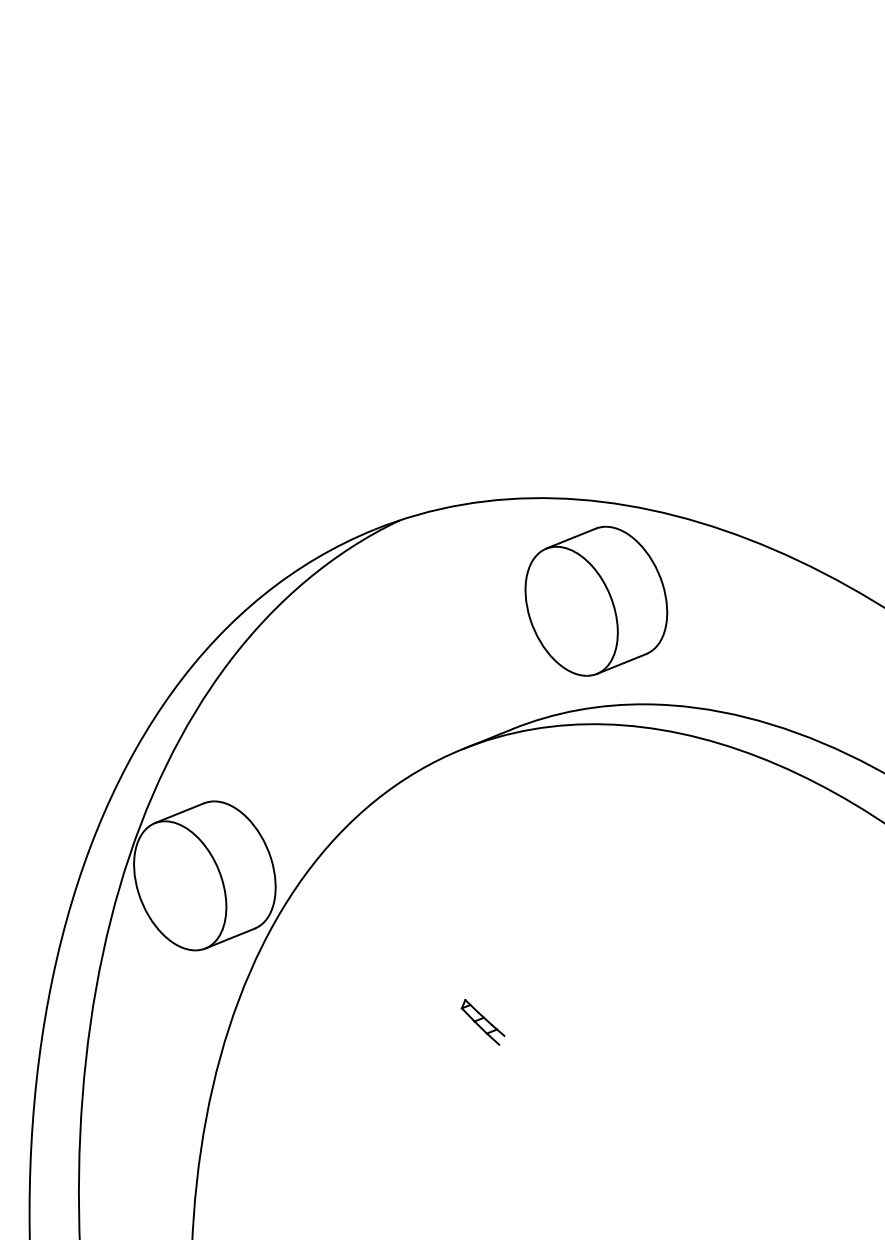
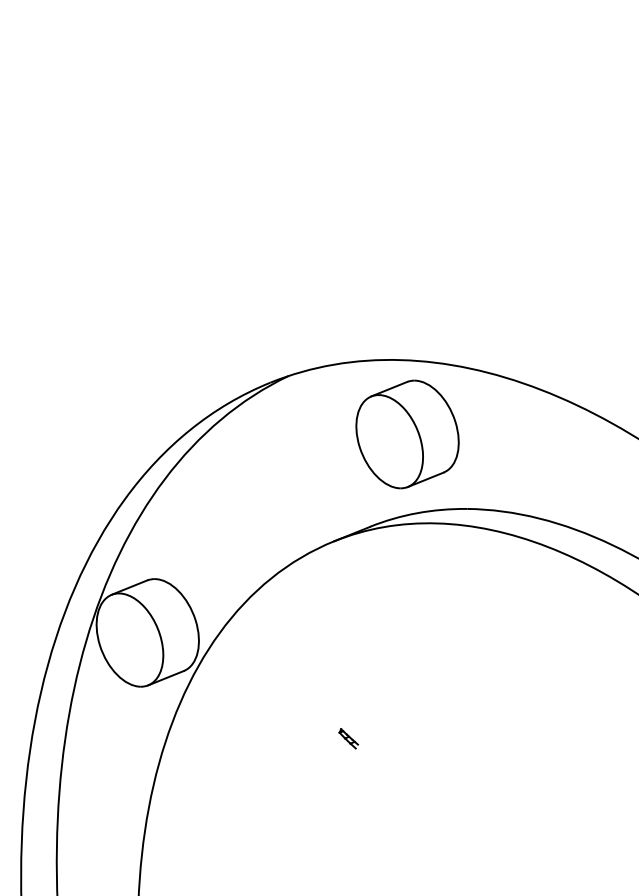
part: (596, 600) -> (407, 433), moved
part: (482, 1022) -> (348, 738), size x0.6

